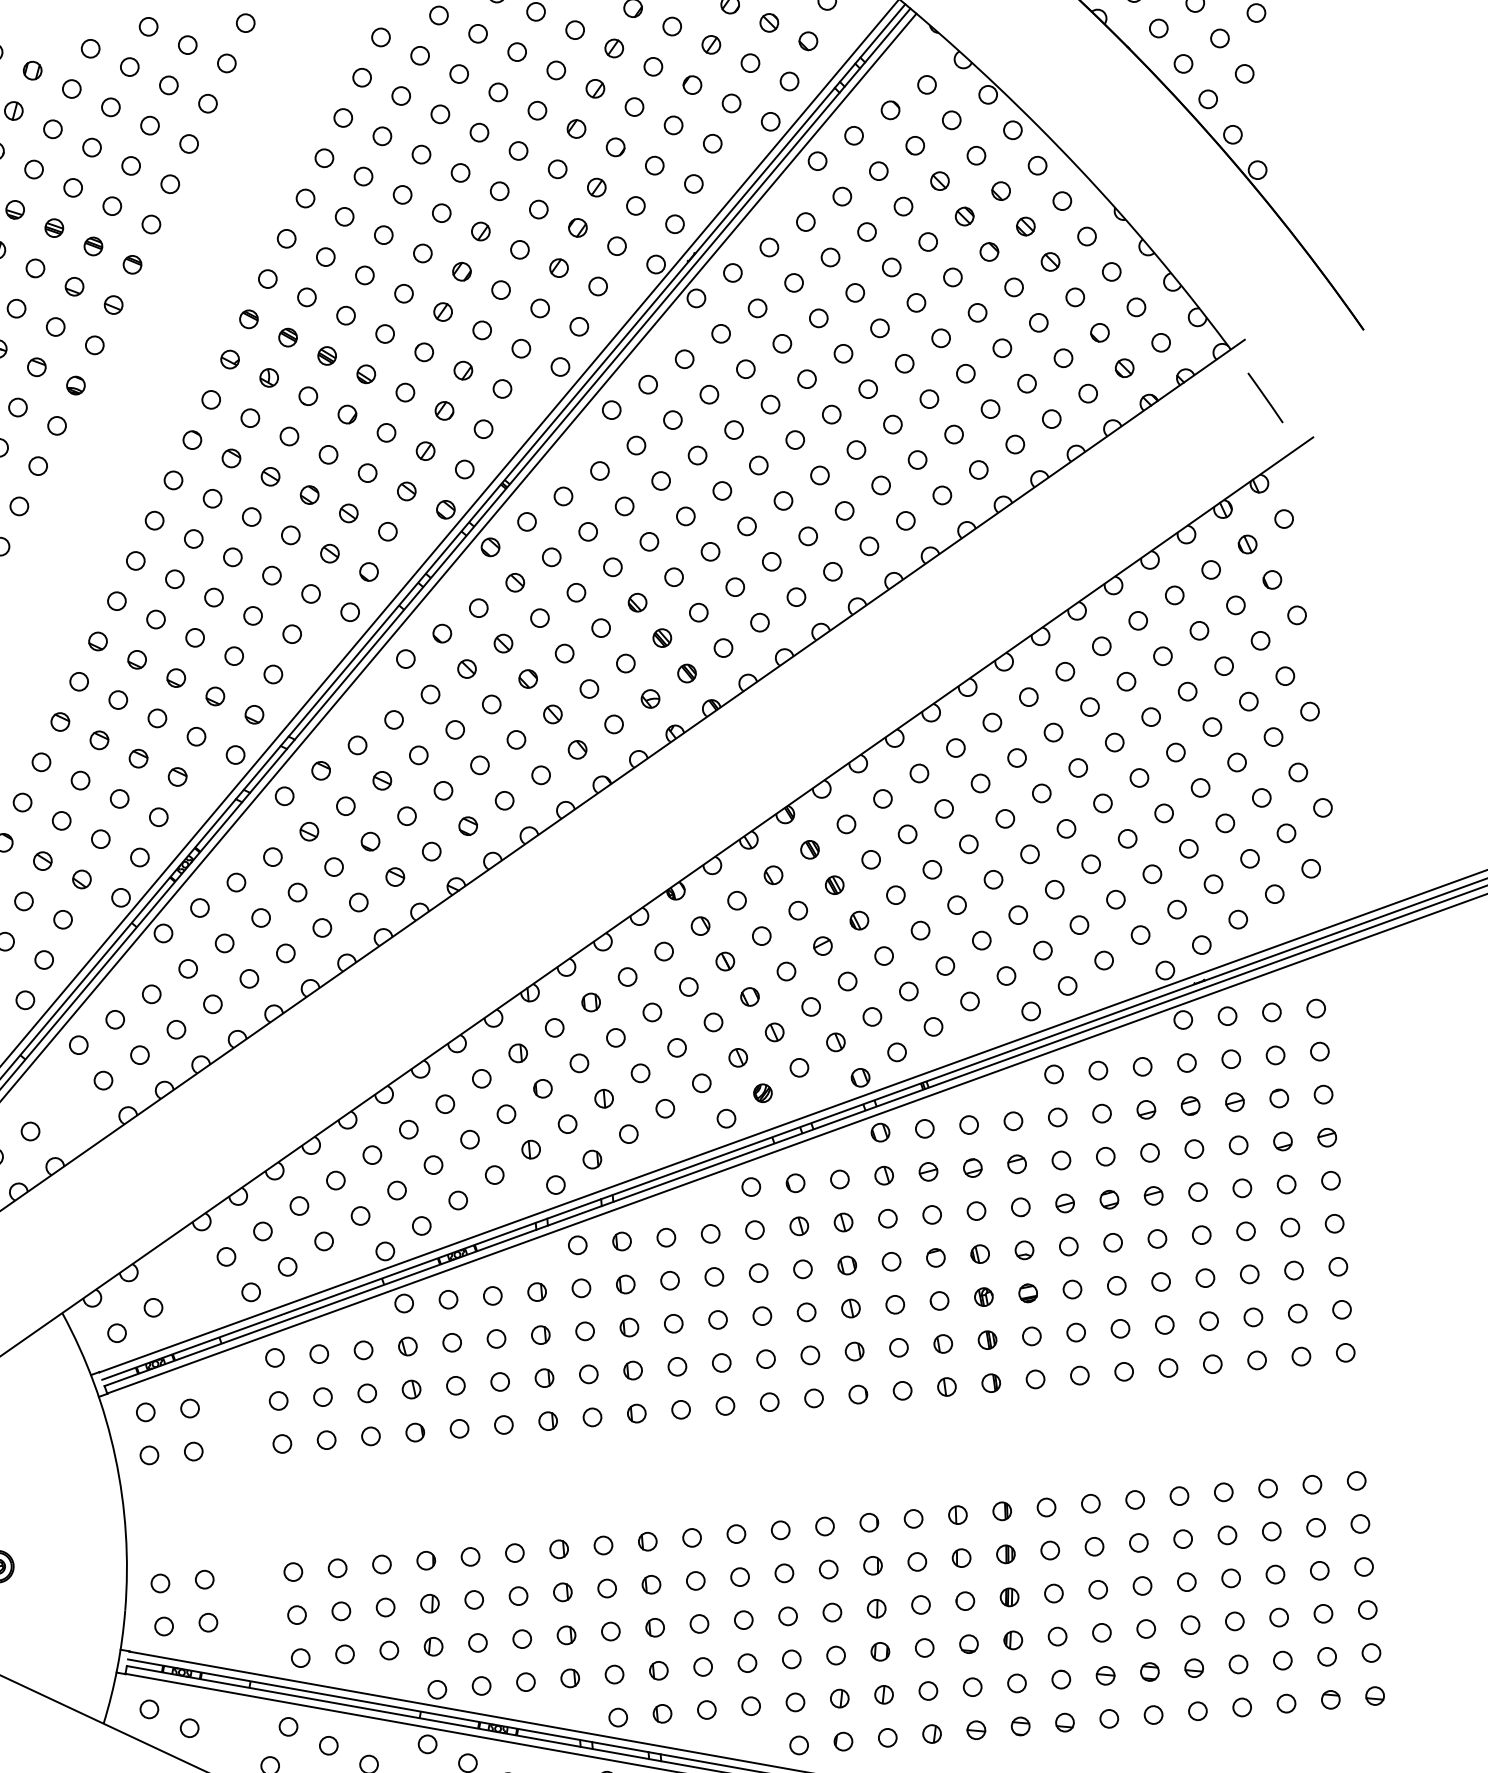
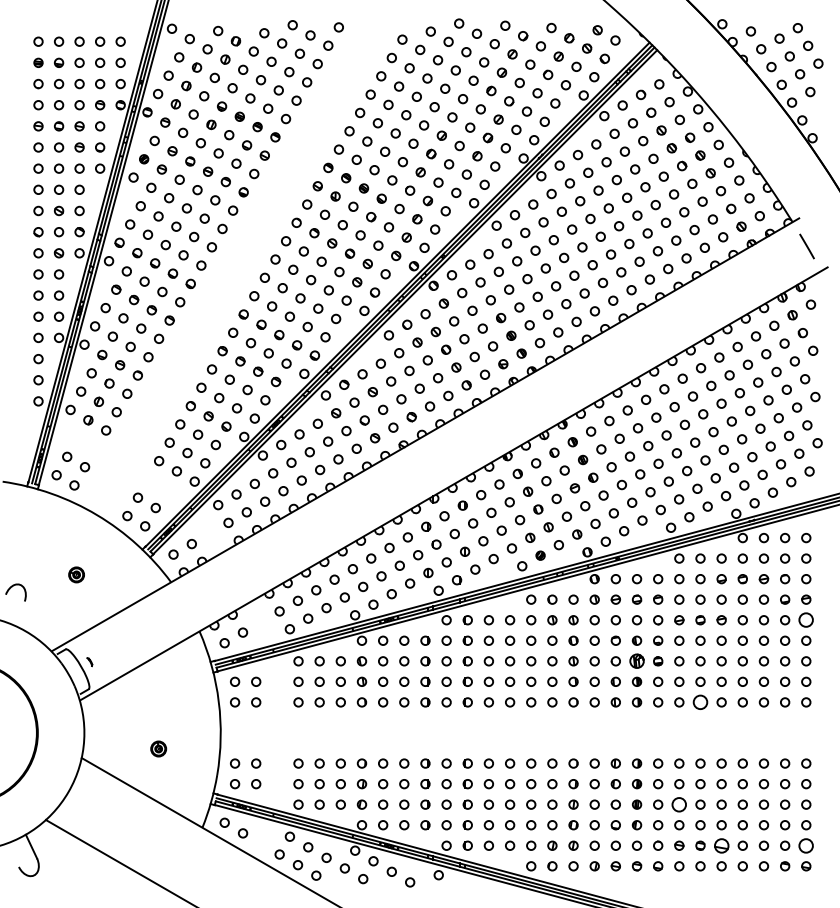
circle: (1331, 1181) -> (806, 620), size x1.6
part: (982, 1297) -> (636, 661), size x1.6
circle: (1124, 1372) -> (700, 702), size x1.6
circle: (1098, 1589) -> (679, 804), size x1.6
circle: (1371, 1652) -> (806, 845), size x1.6
part: (1193, 1667) -> (721, 845), size x1.6

